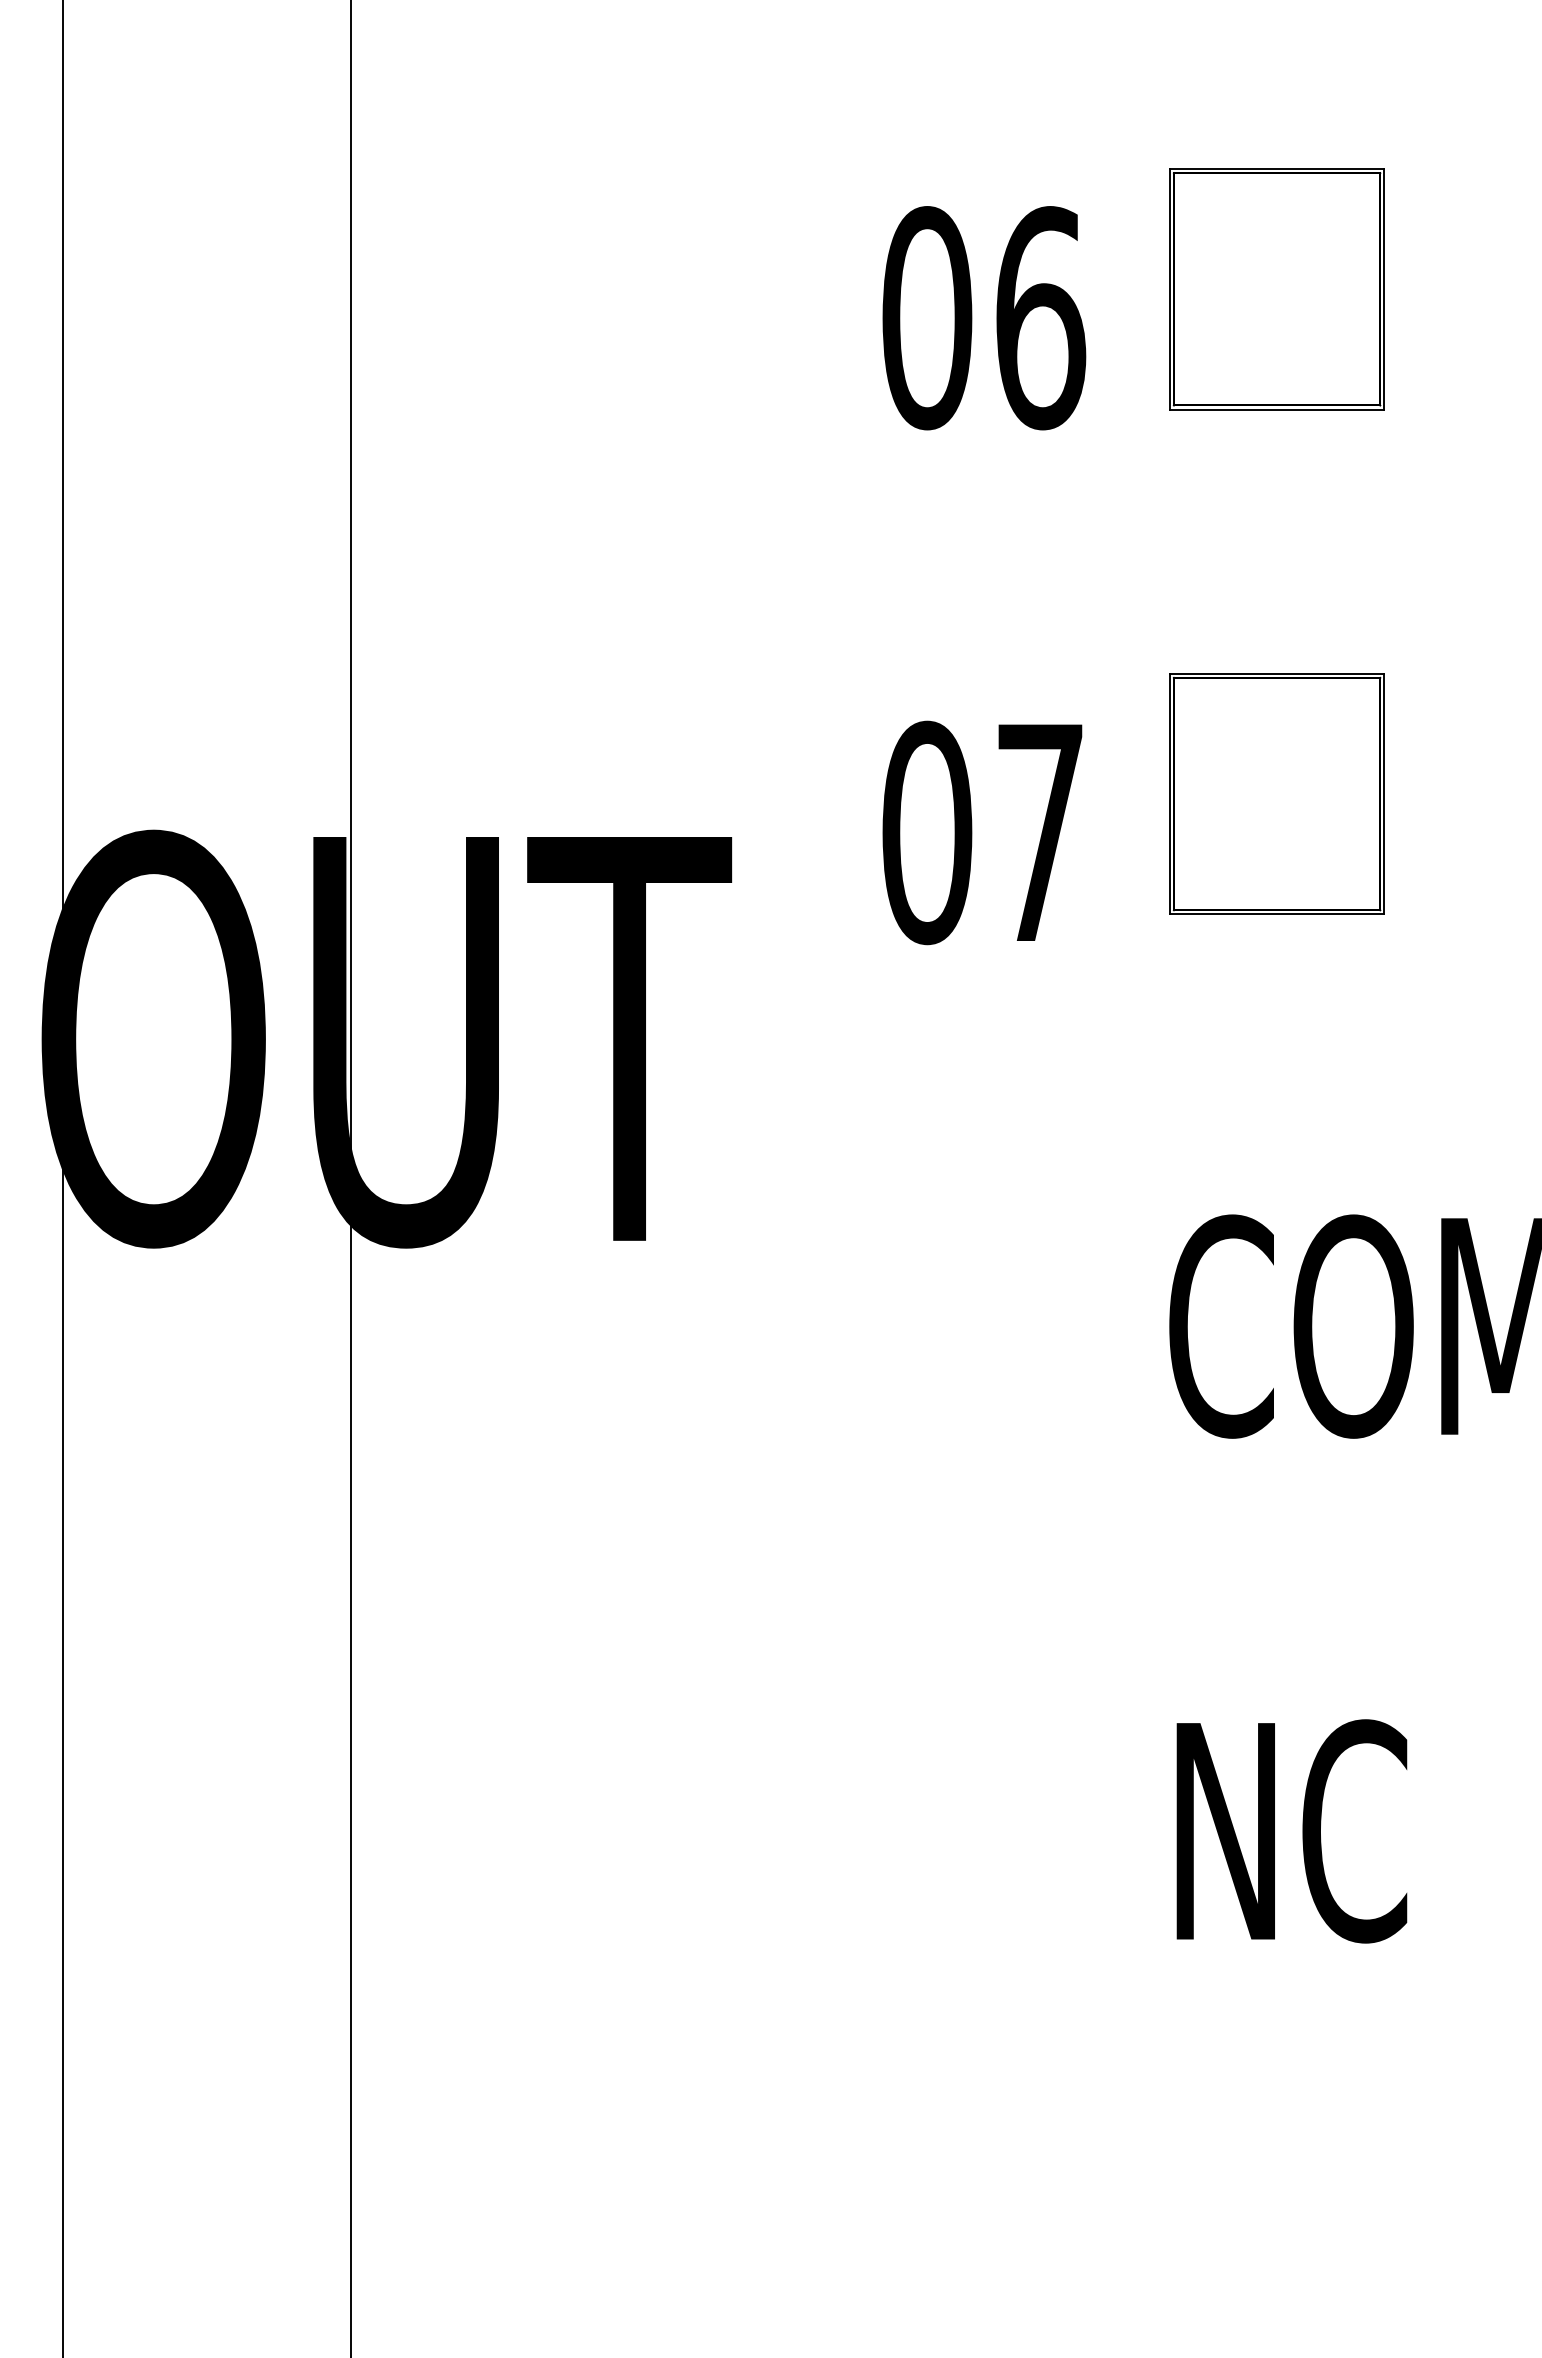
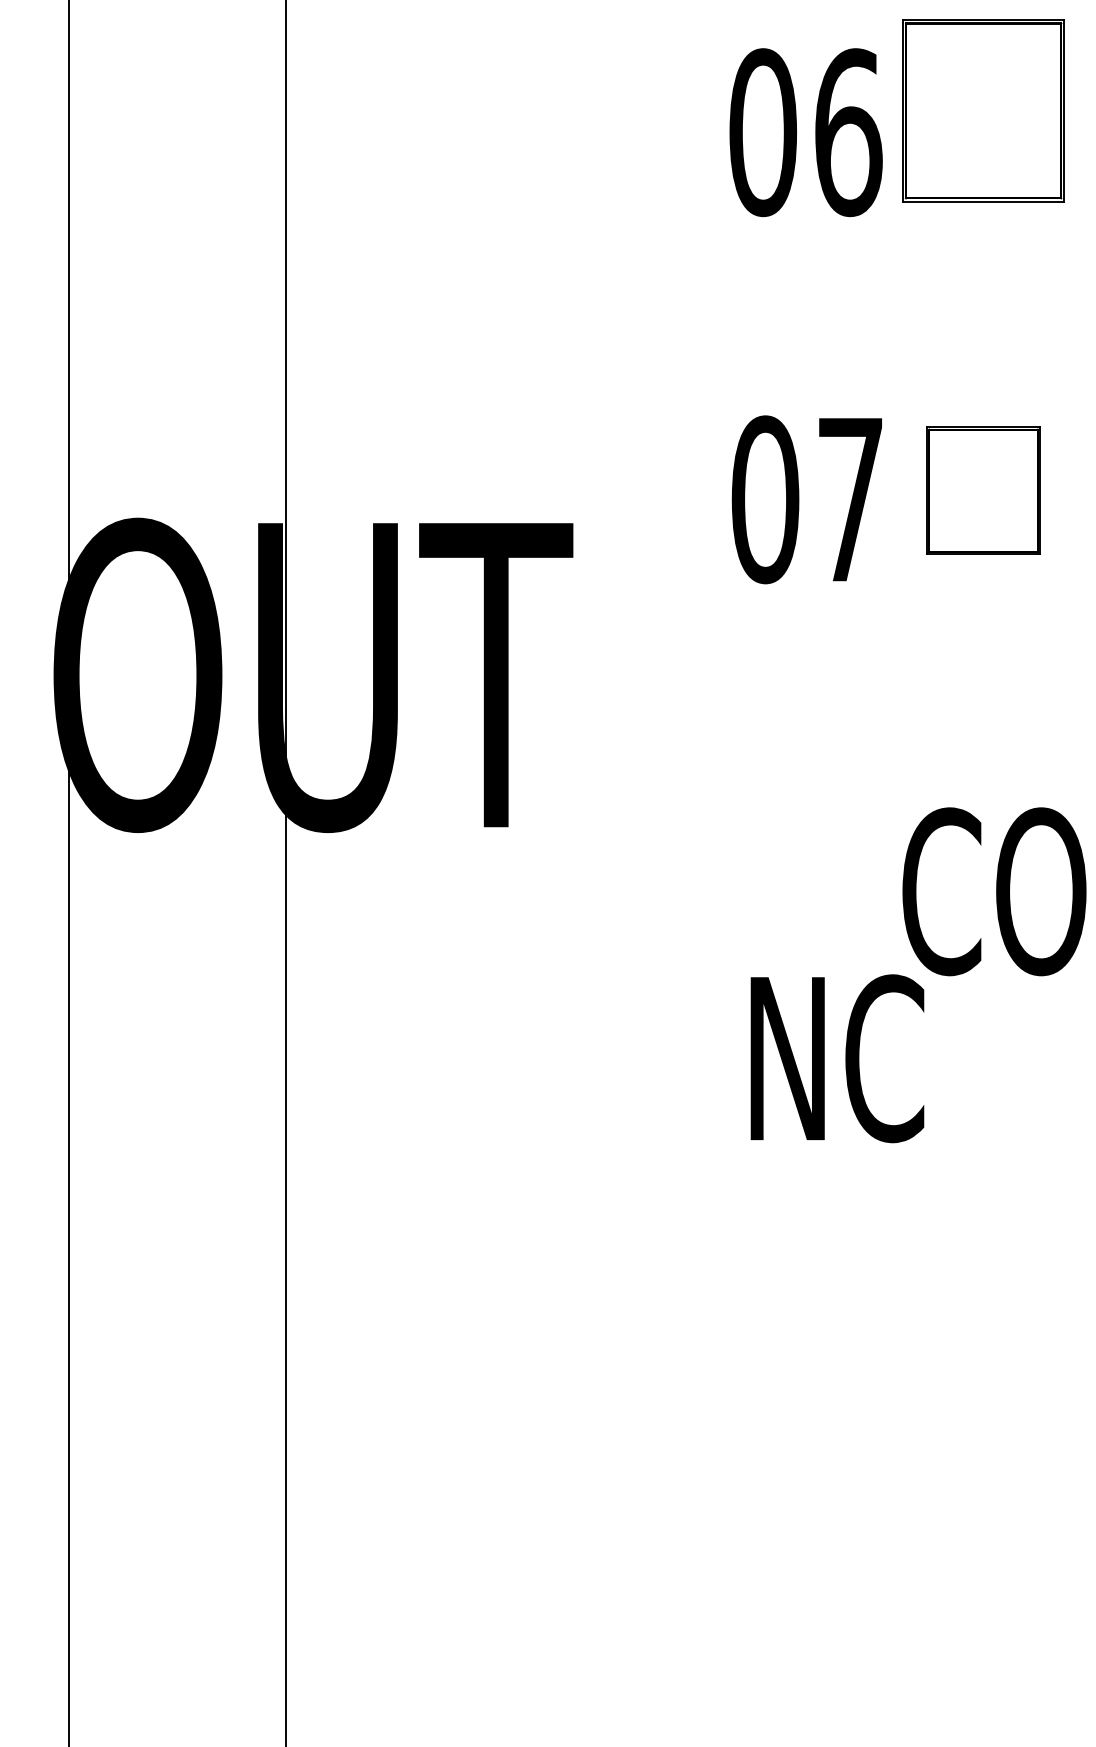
text: (984, 318) -> (806, 132), moved
part: (1276, 793) -> (983, 490), size x0.7
text: (982, 832) -> (807, 499), moved
text: (1291, 1831) -> (837, 1058), moved

